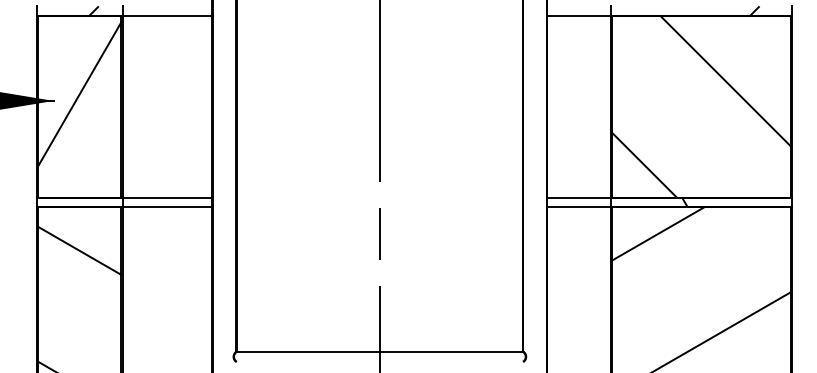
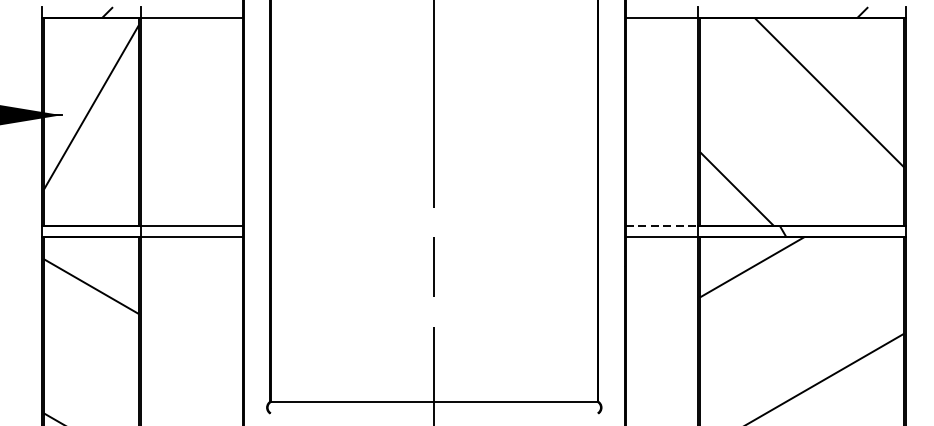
line: (579, 197) -> (662, 225), solid -> dashed

